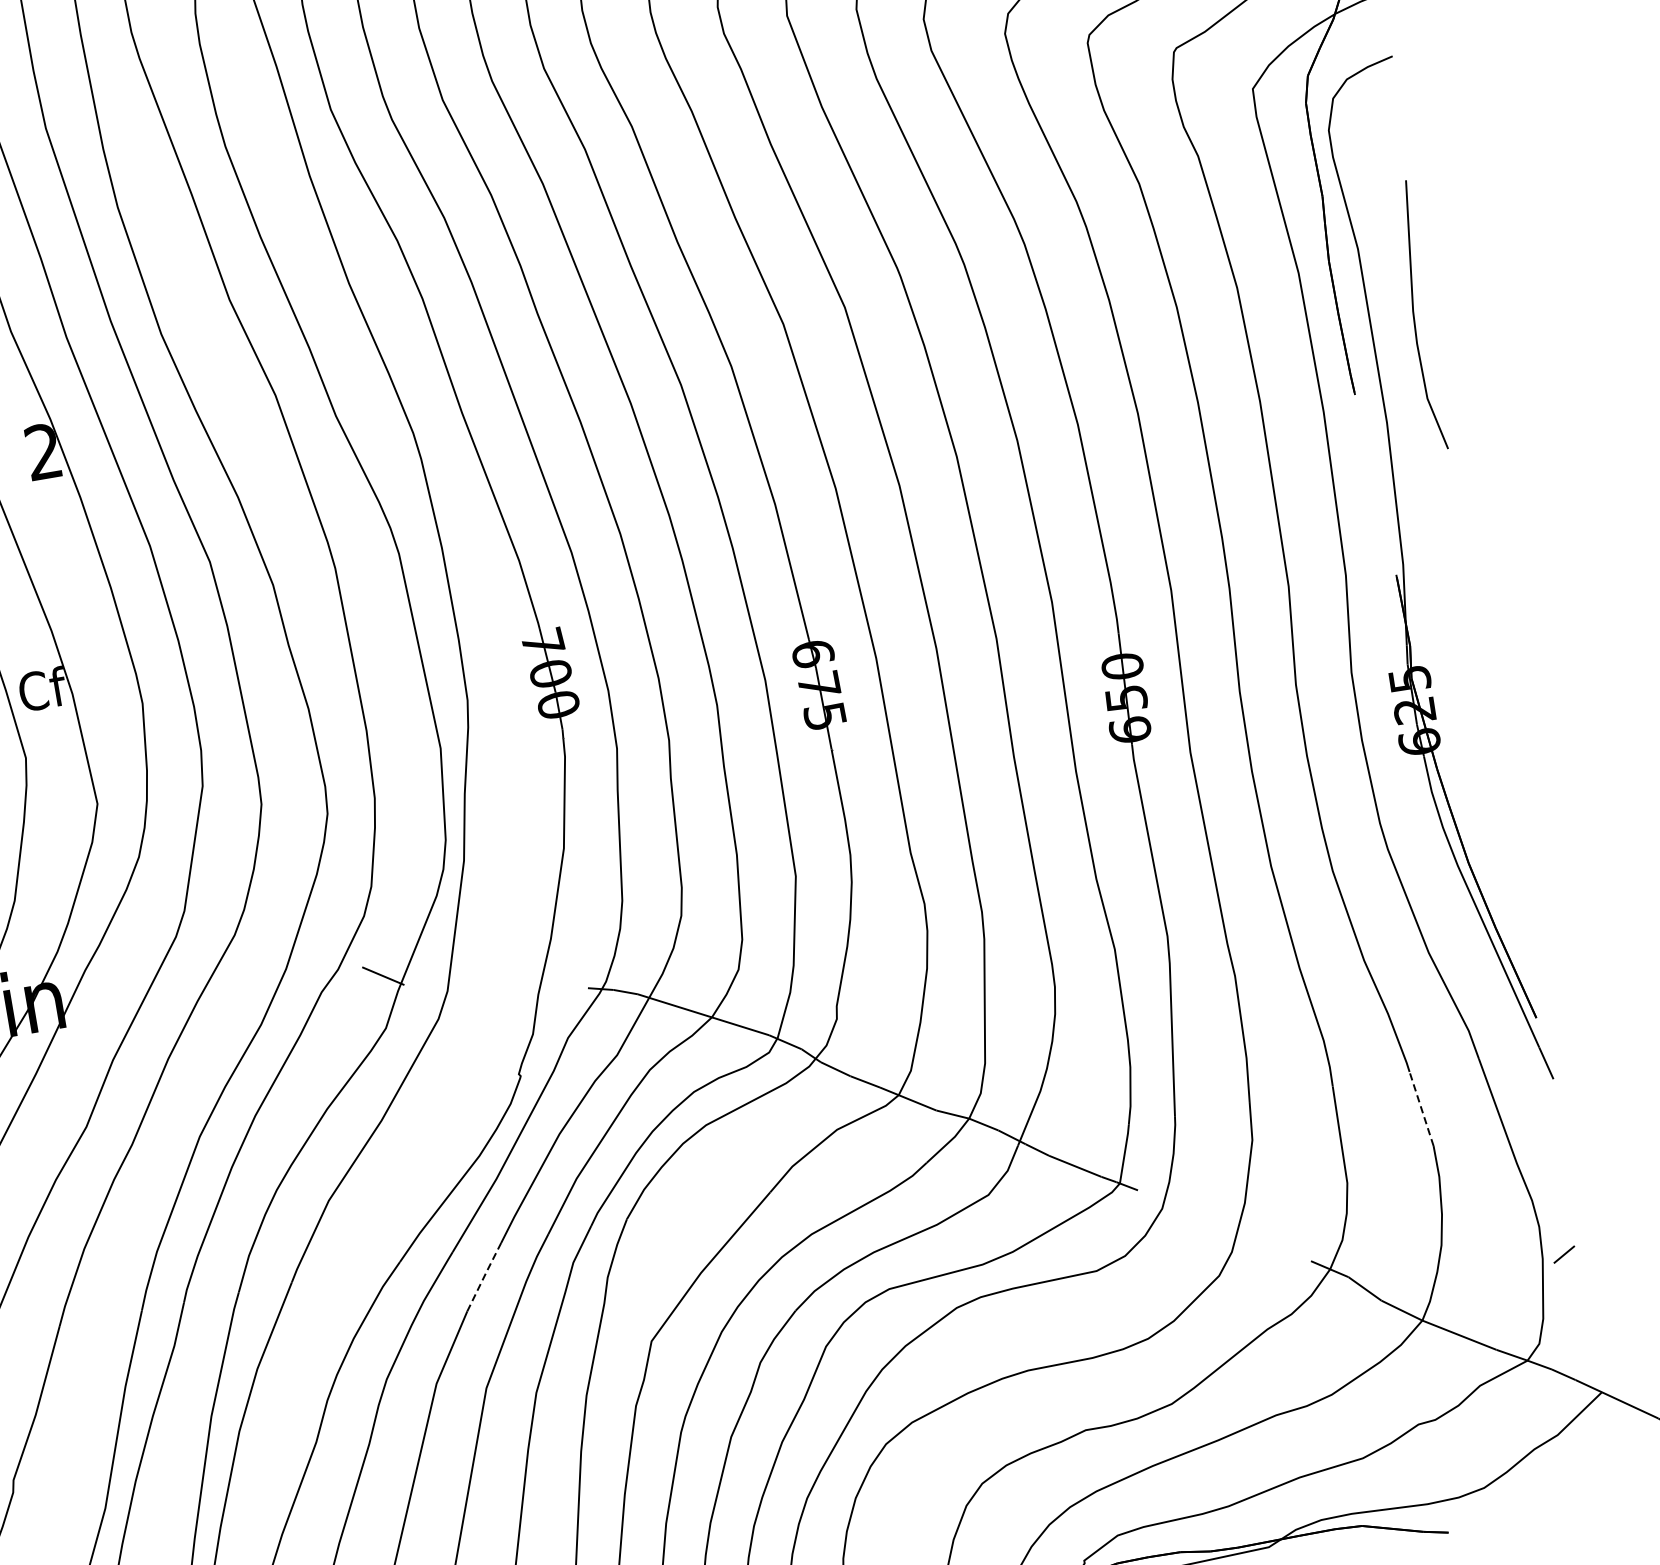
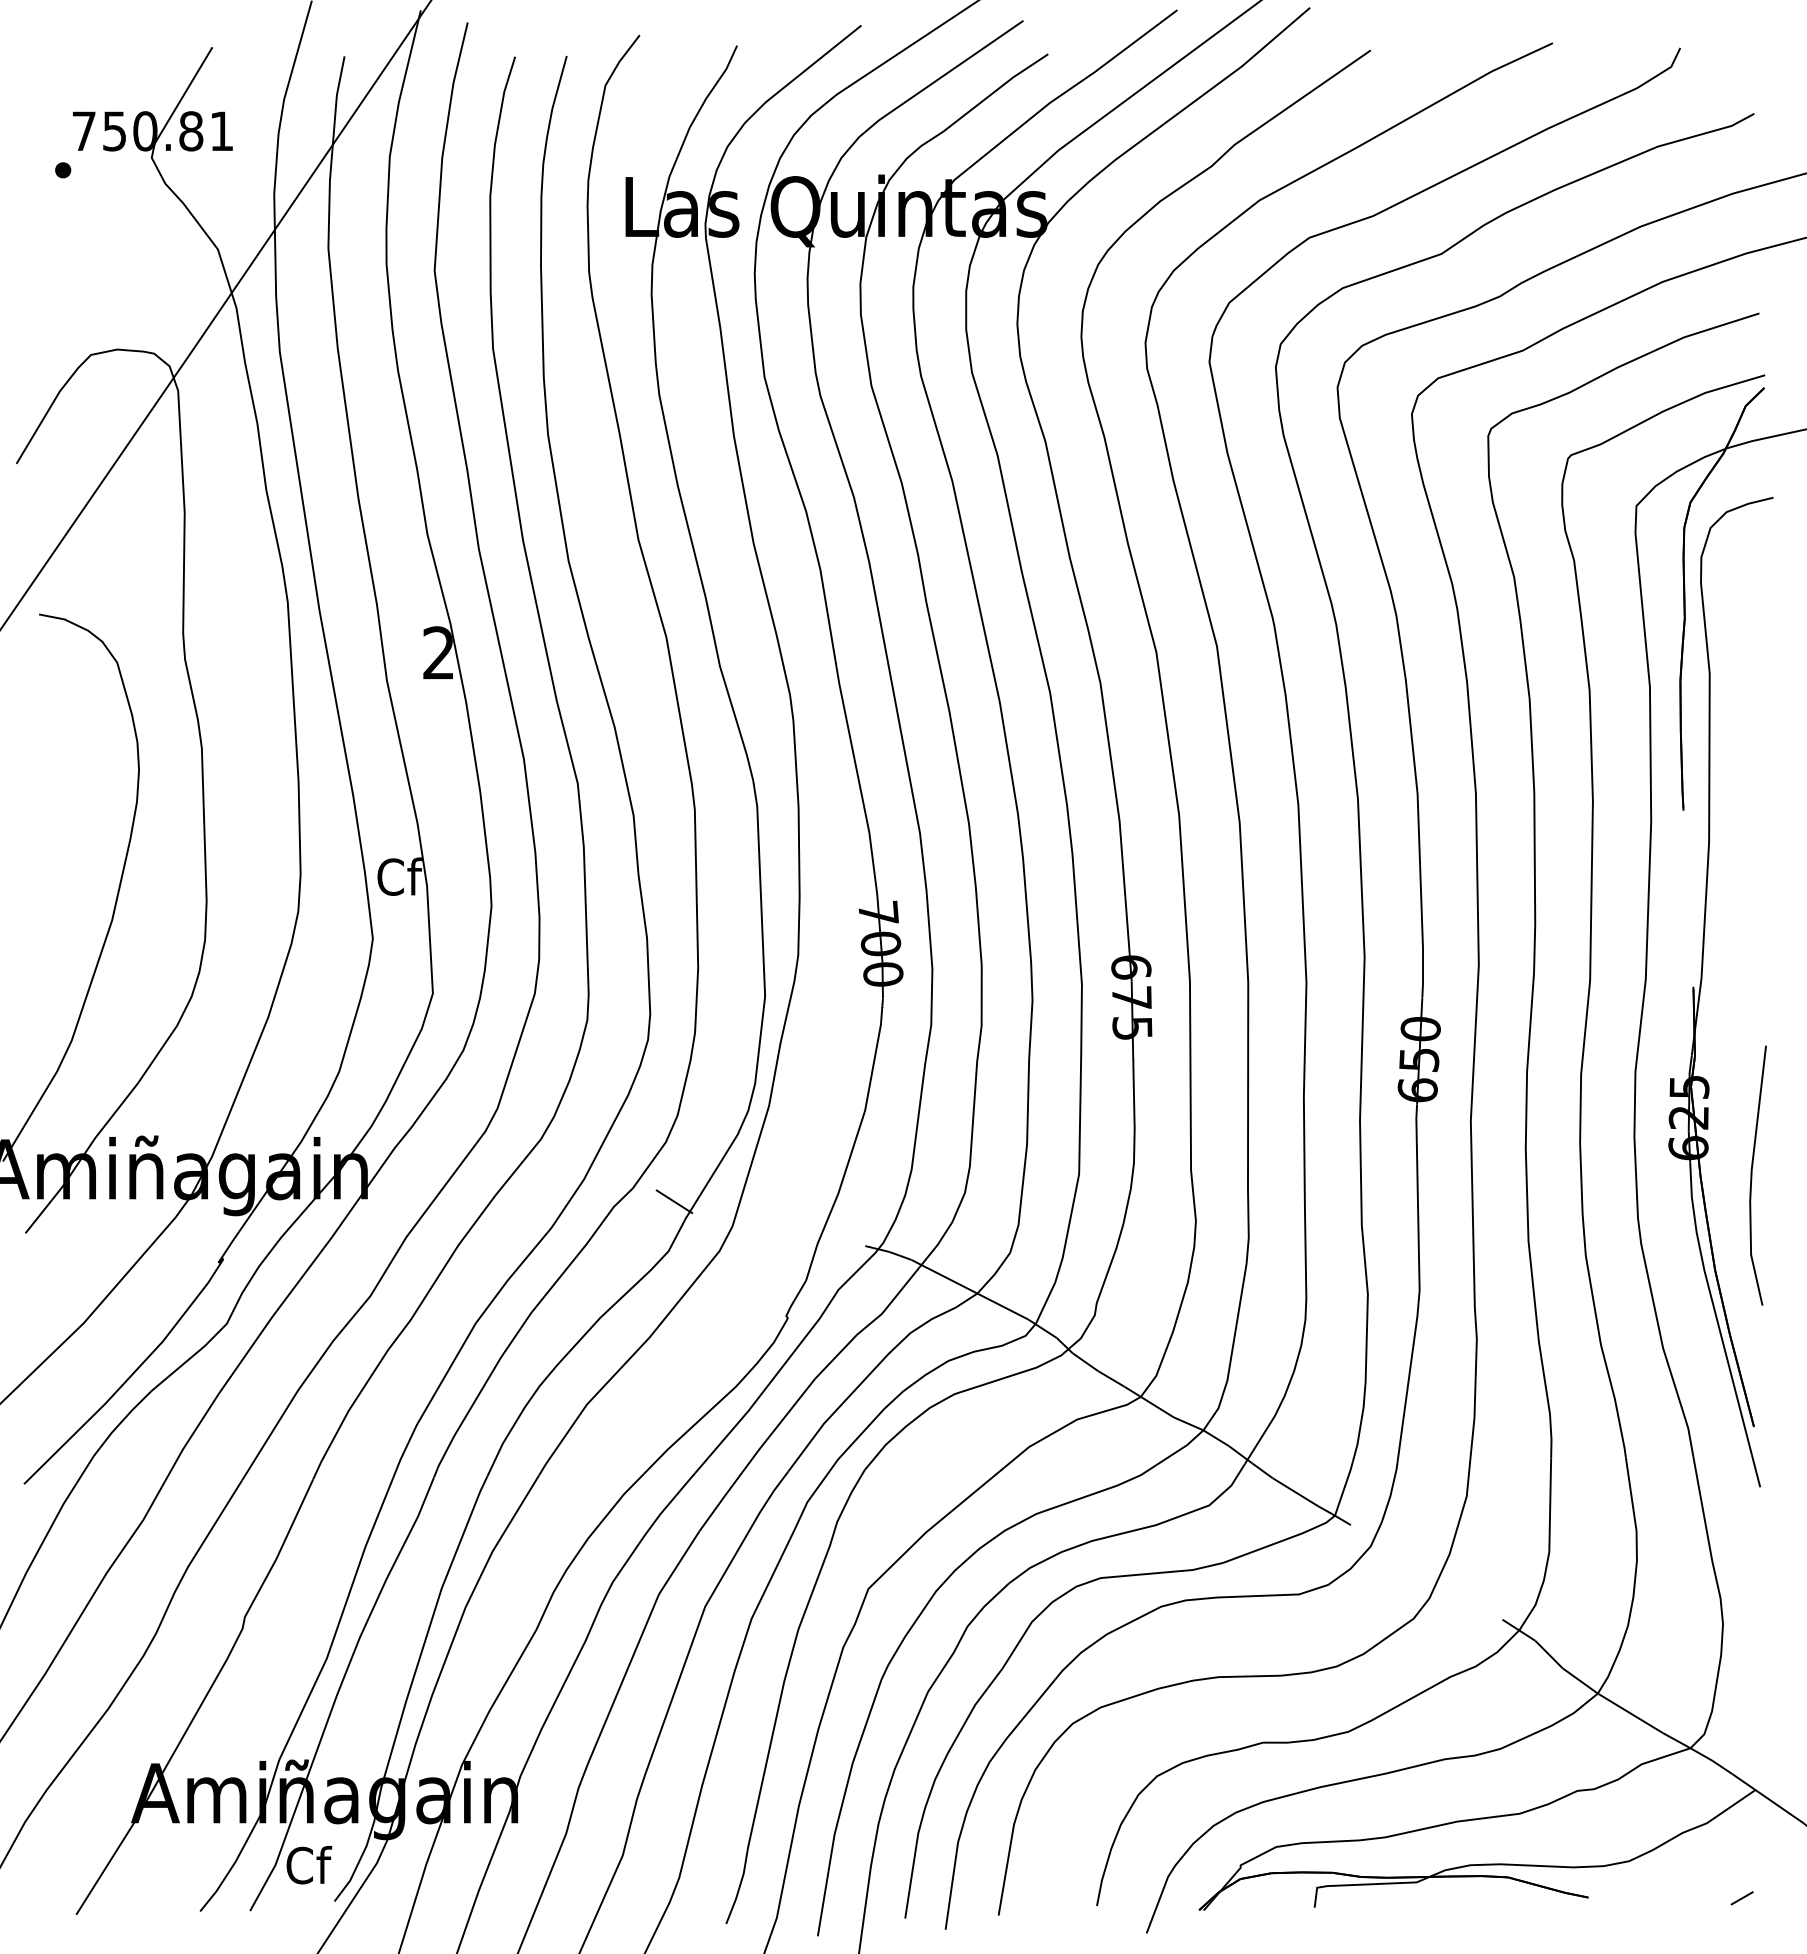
line: (1414, 316) -> (1752, 1175), moved
line: (1421, 1108) -> (1631, 1493), dashed -> solid
line: (1563, 1254) -> (1741, 1898), moved
line: (484, 1275) -> (721, 1500), dashed -> solid

